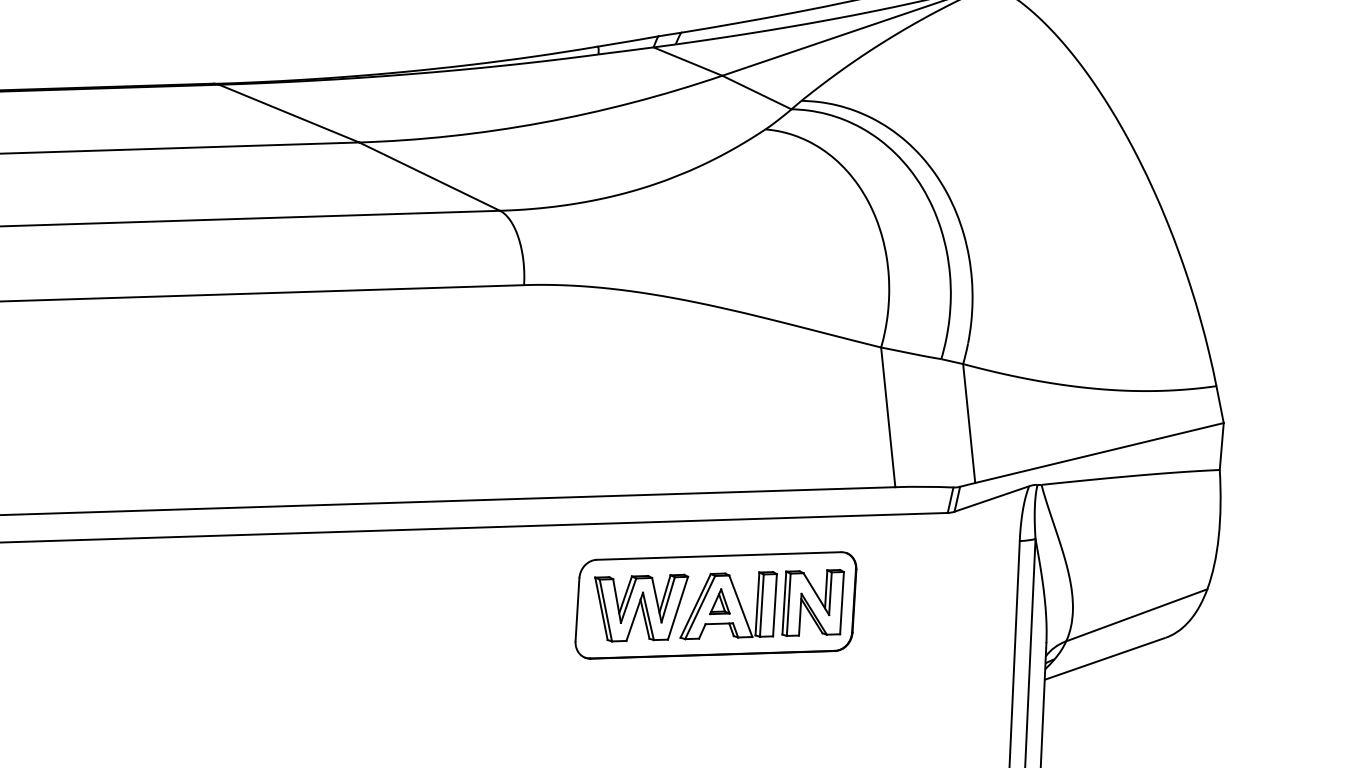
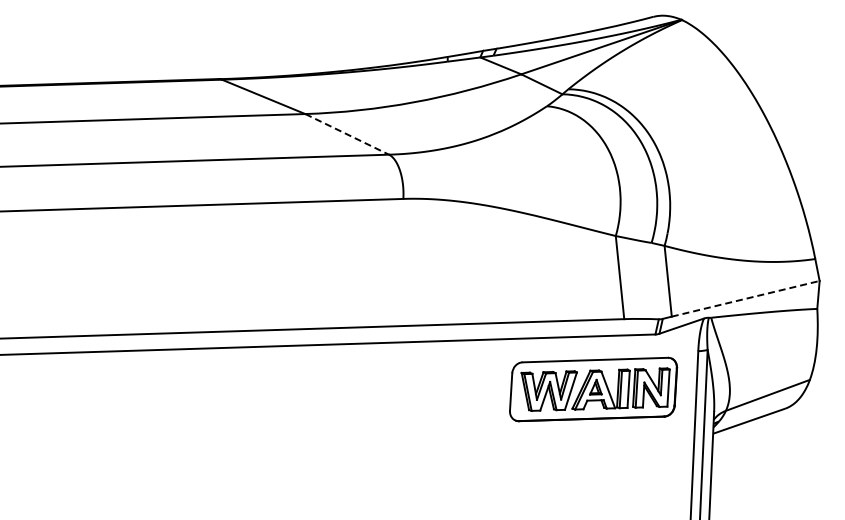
line: (430, 176) -> (347, 134), solid -> dashed
line: (1100, 452) -> (746, 298), solid -> dashed
part: (715, 605) -> (593, 389), moved

